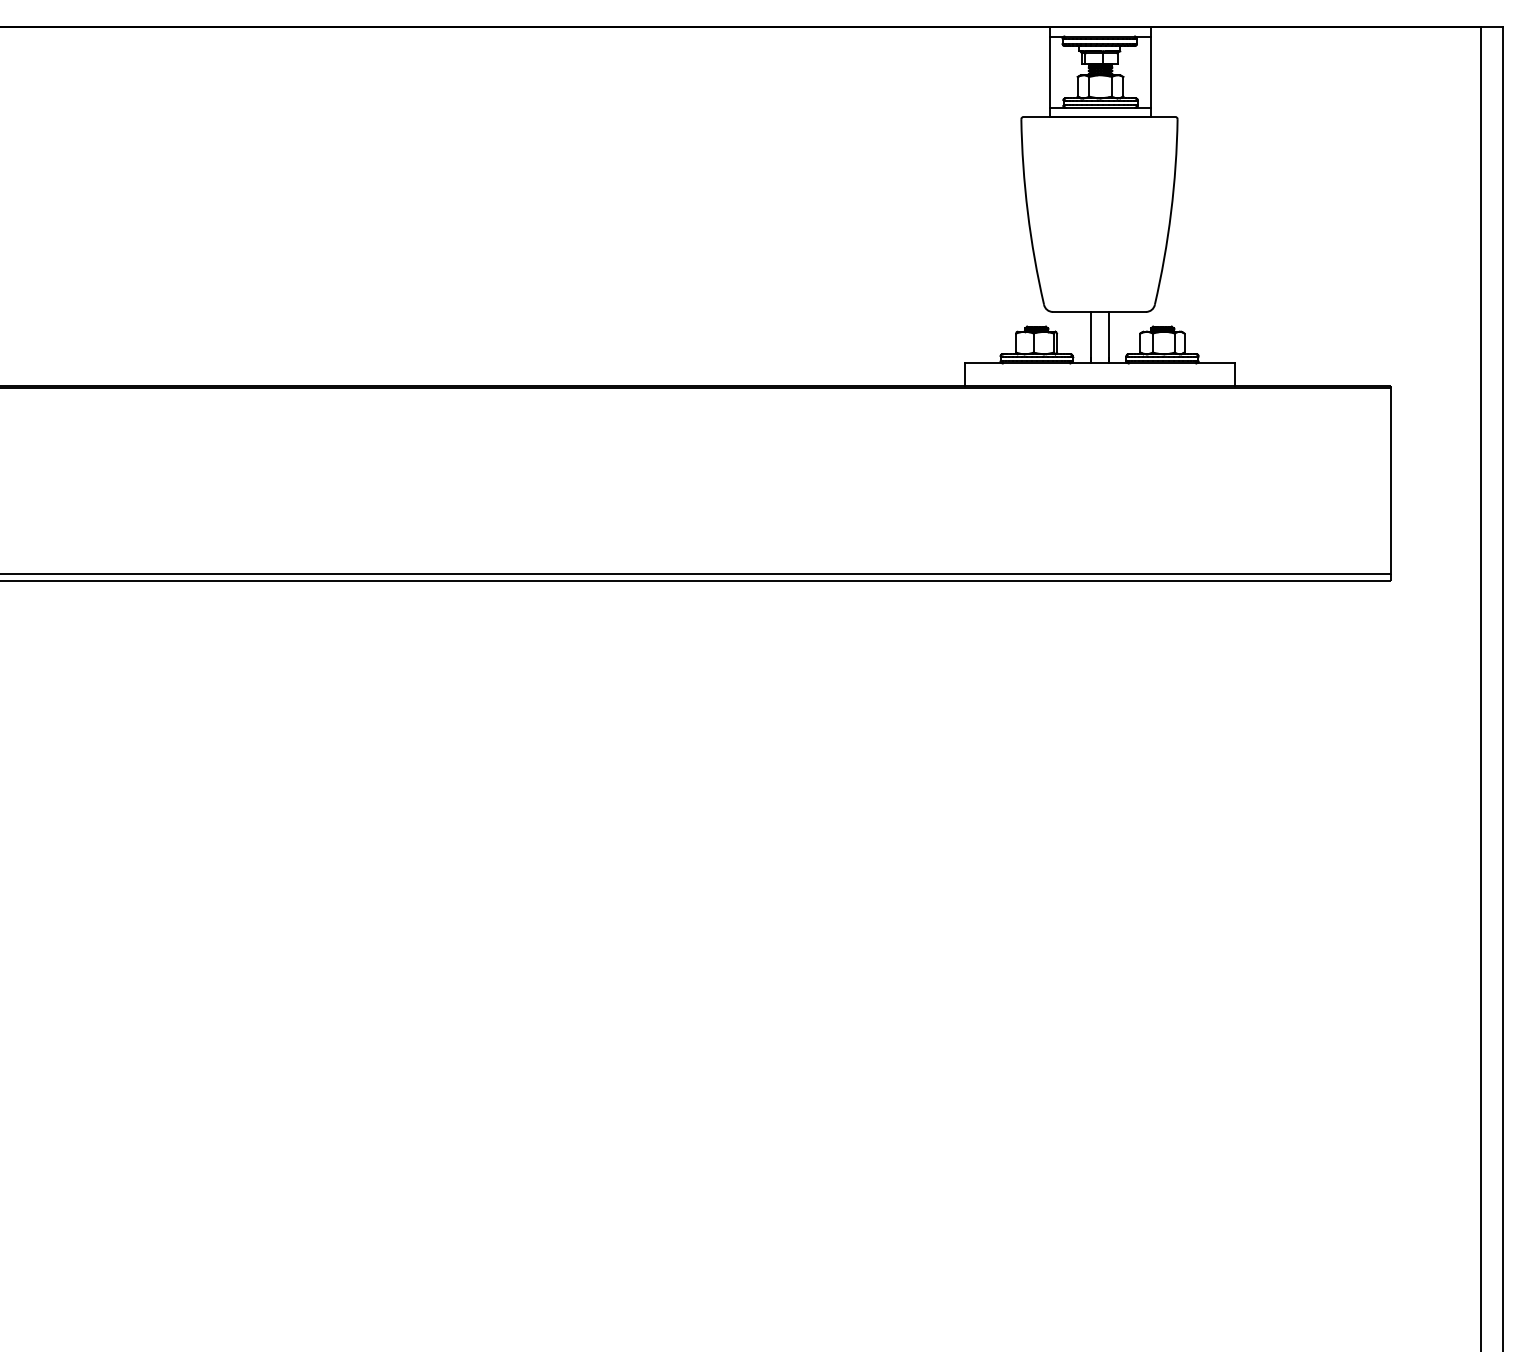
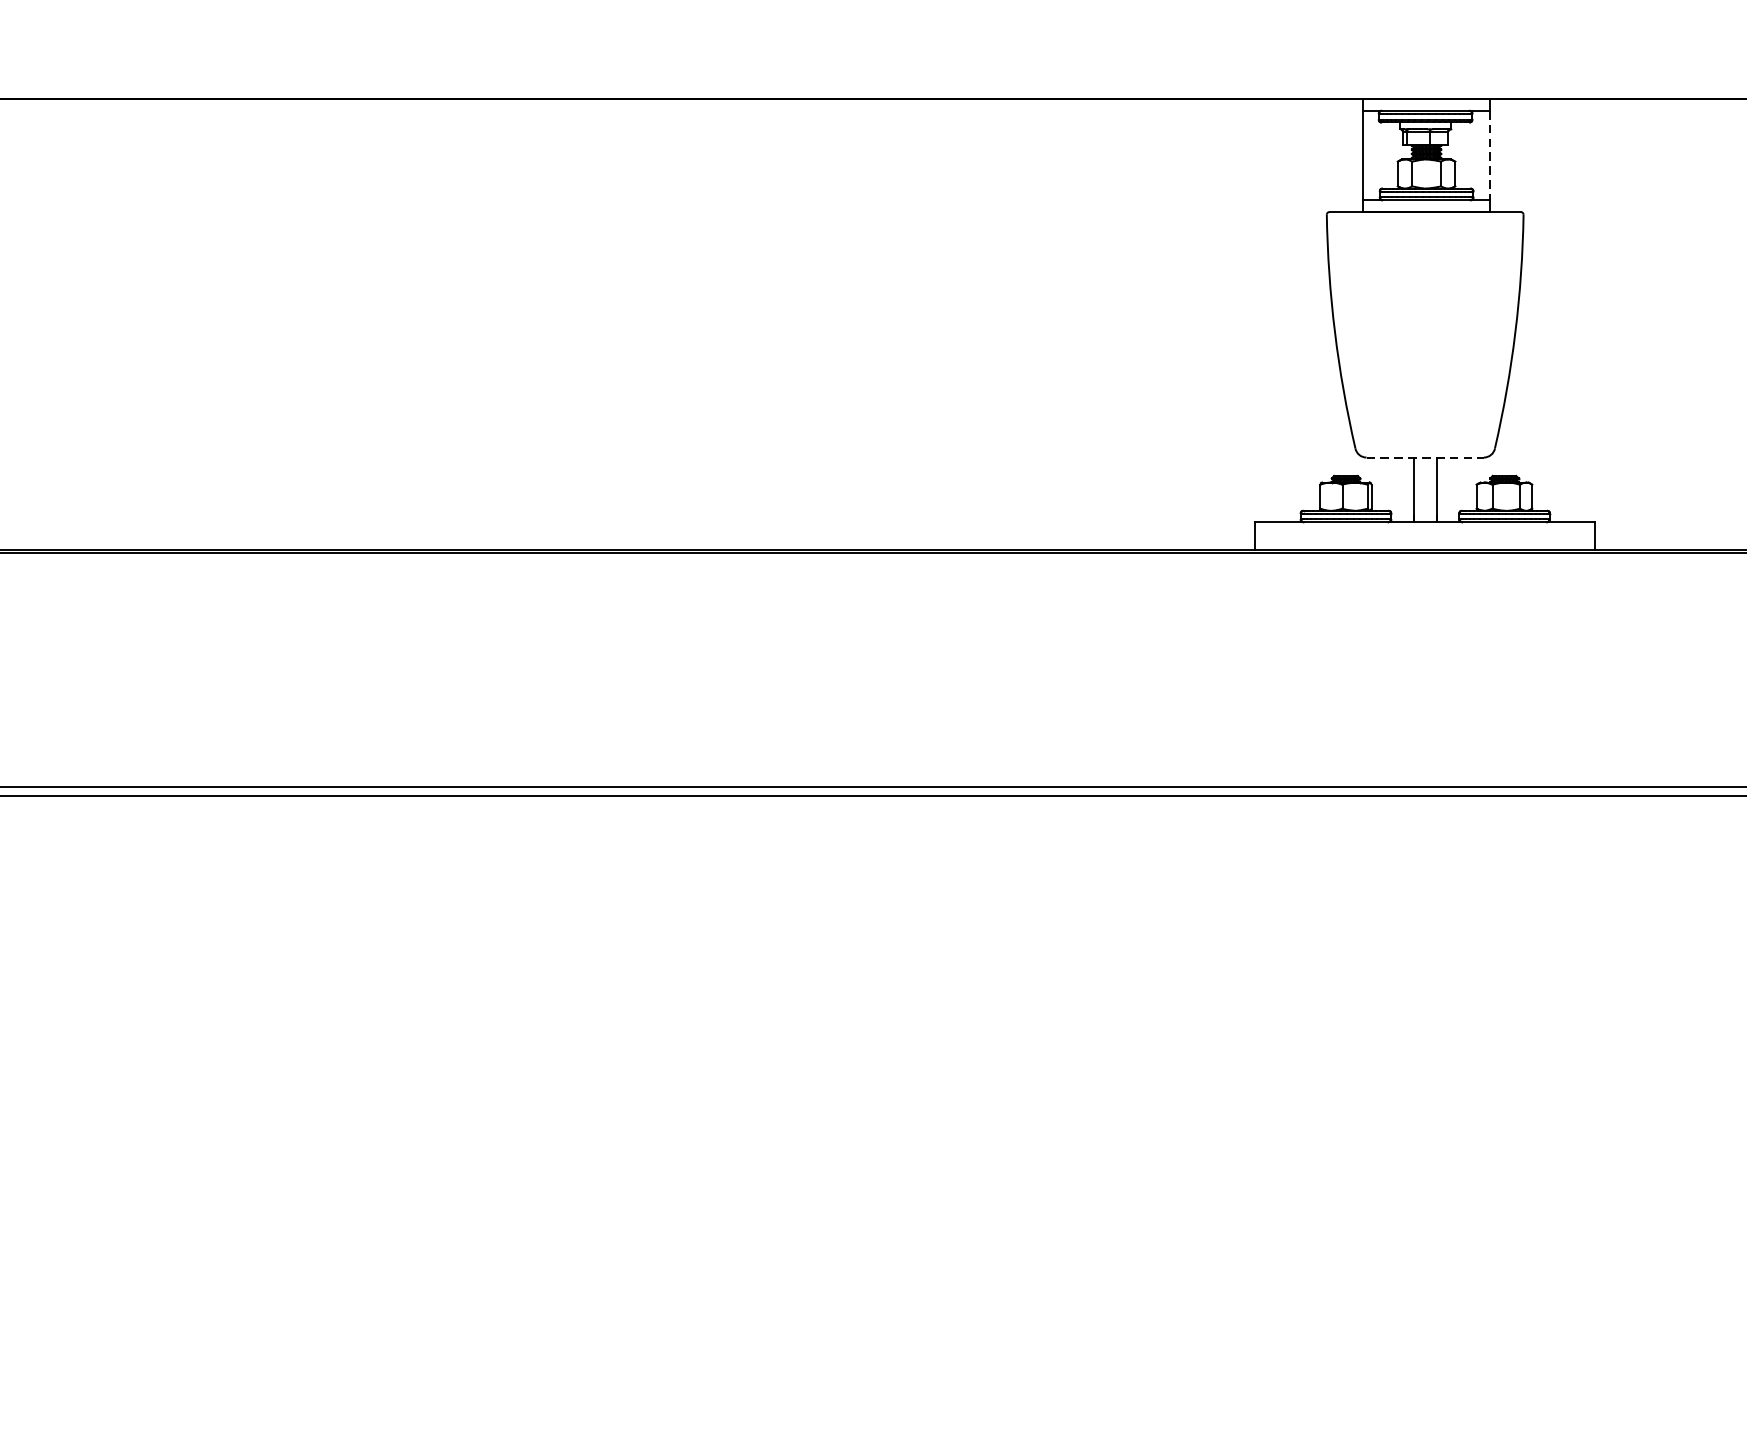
line: (1150, 72) -> (1489, 156), solid -> dashed
line: (1099, 311) -> (1425, 456), solid -> dashed

